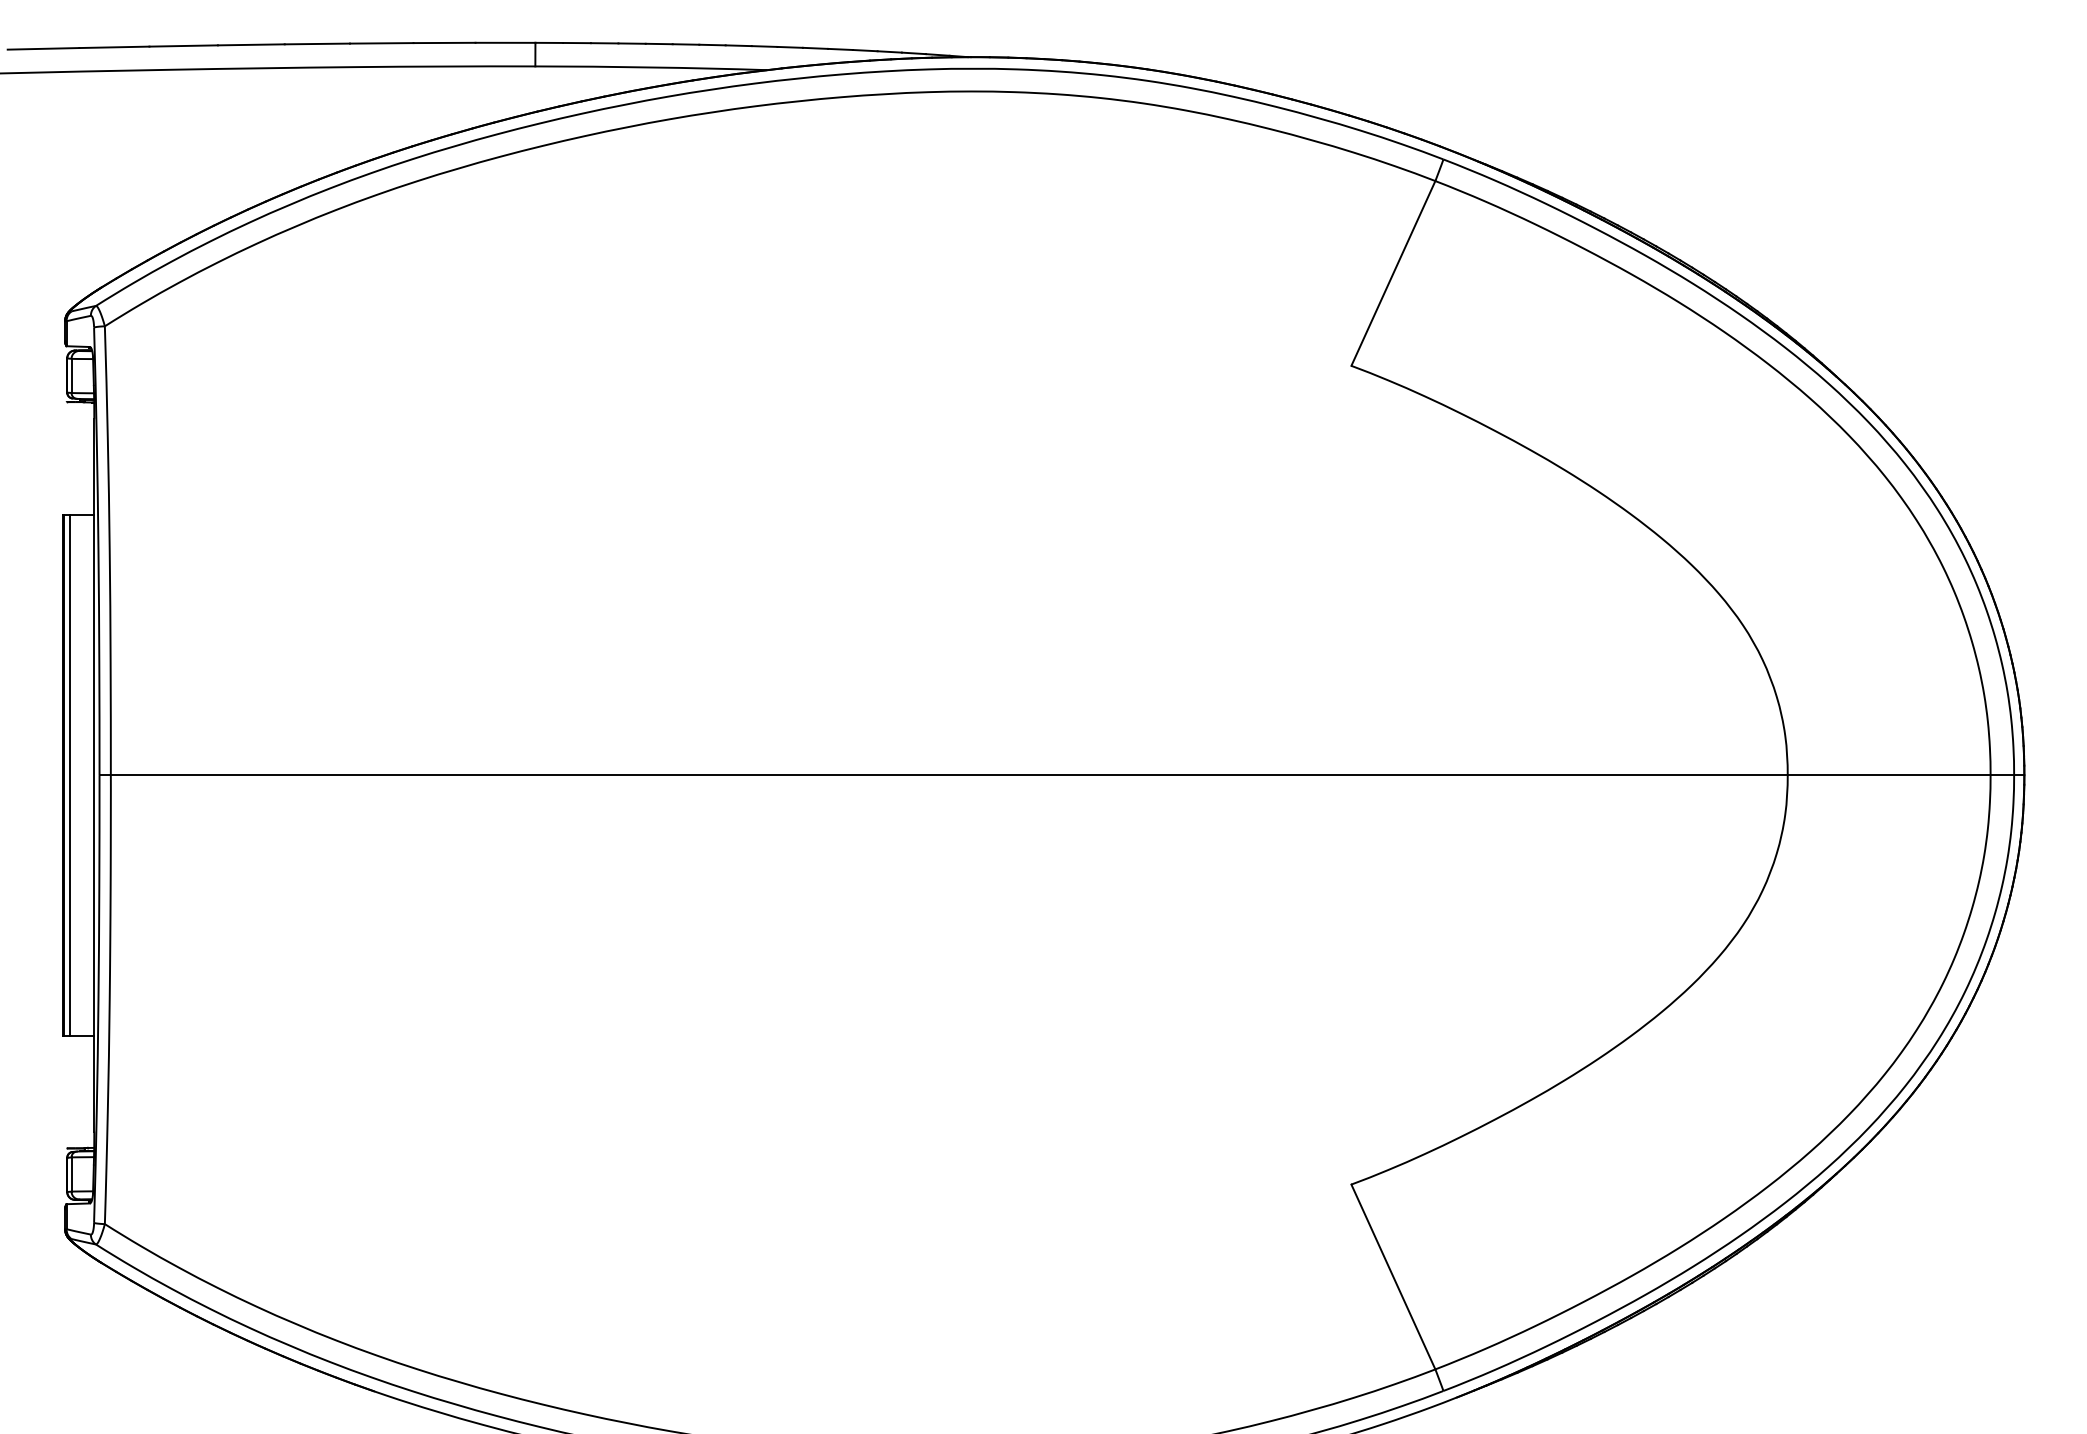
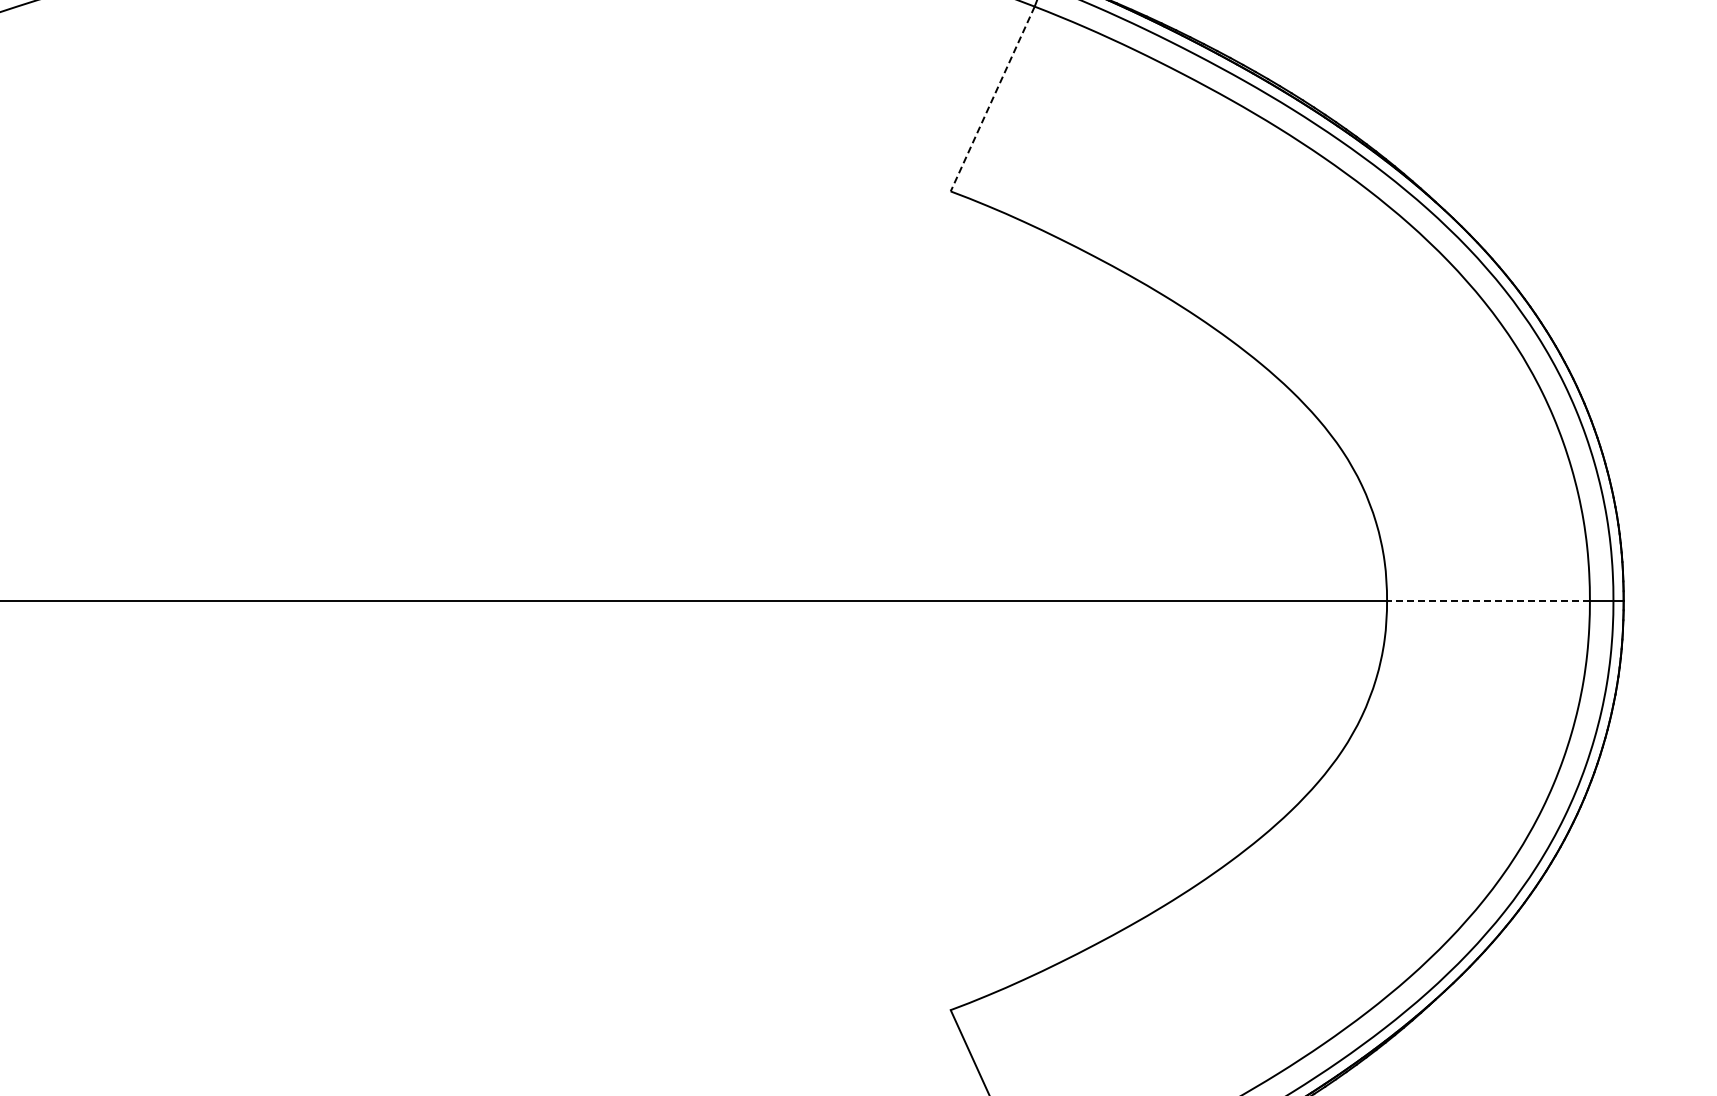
line: (1393, 273) -> (992, 99), solid -> dashed
line: (1888, 775) -> (1487, 601), solid -> dashed

